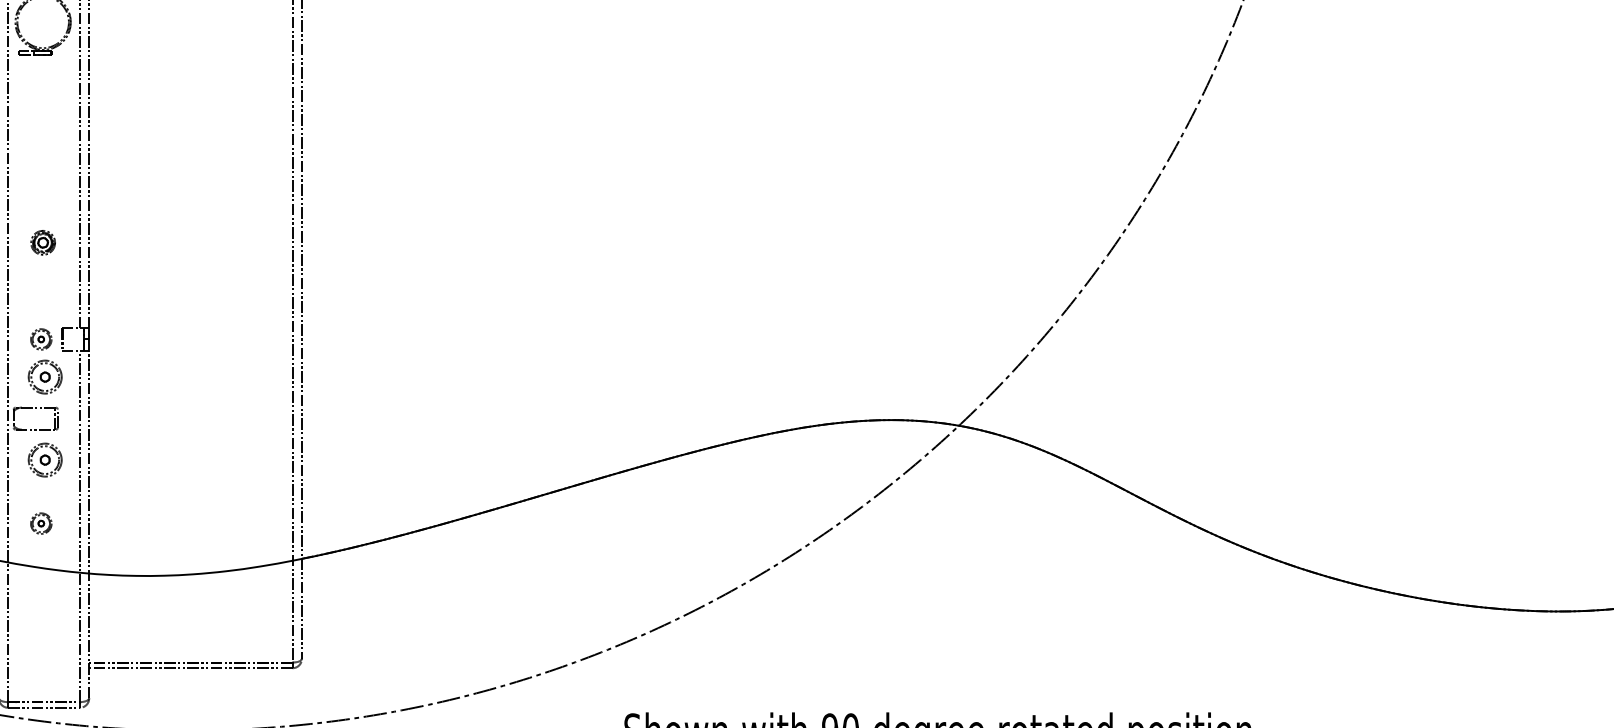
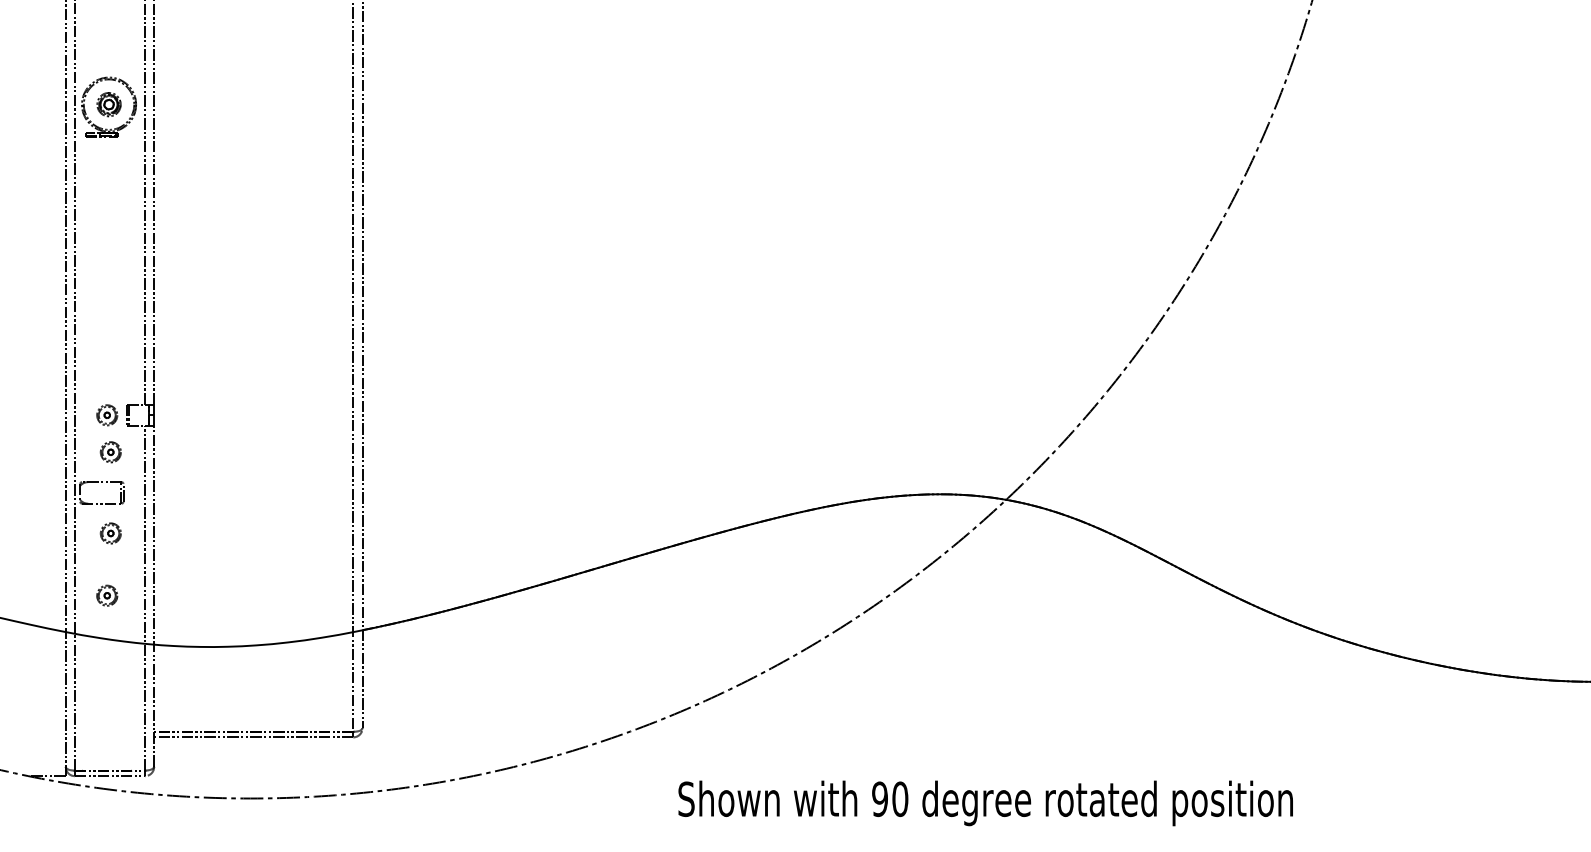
part: (42, 242) -> (108, 104), moved
part: (44, 377) -> (110, 452), size x0.62
part: (44, 460) -> (110, 533), size x0.62

